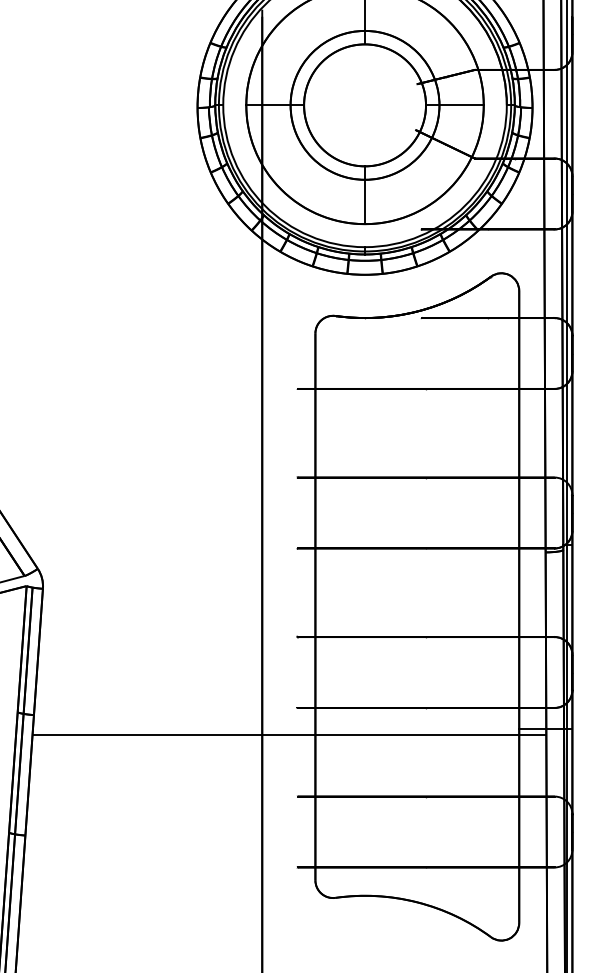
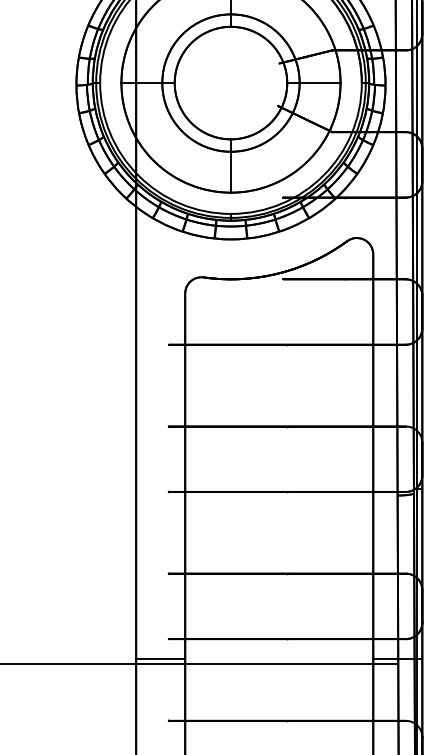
line: (288, 729) -> (160, 658), added

